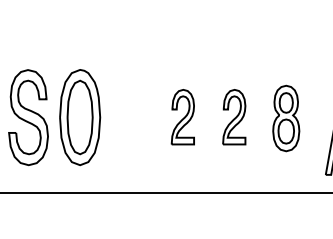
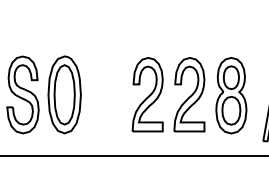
part: (182, 116) -> (147, 94), size x1.67
part: (233, 116) -> (188, 94), size x1.67
part: (285, 118) -> (230, 95), size x1.43

